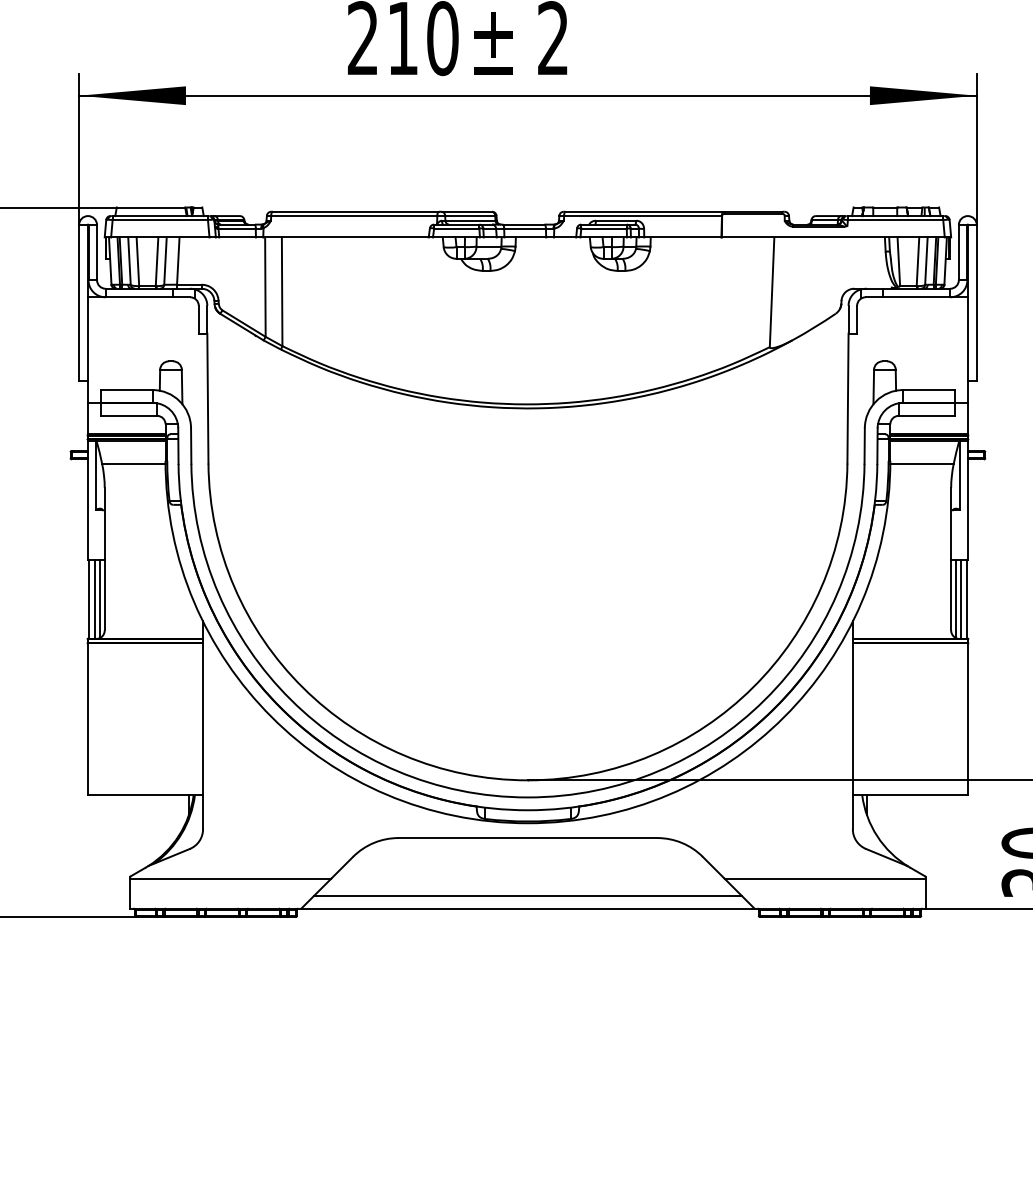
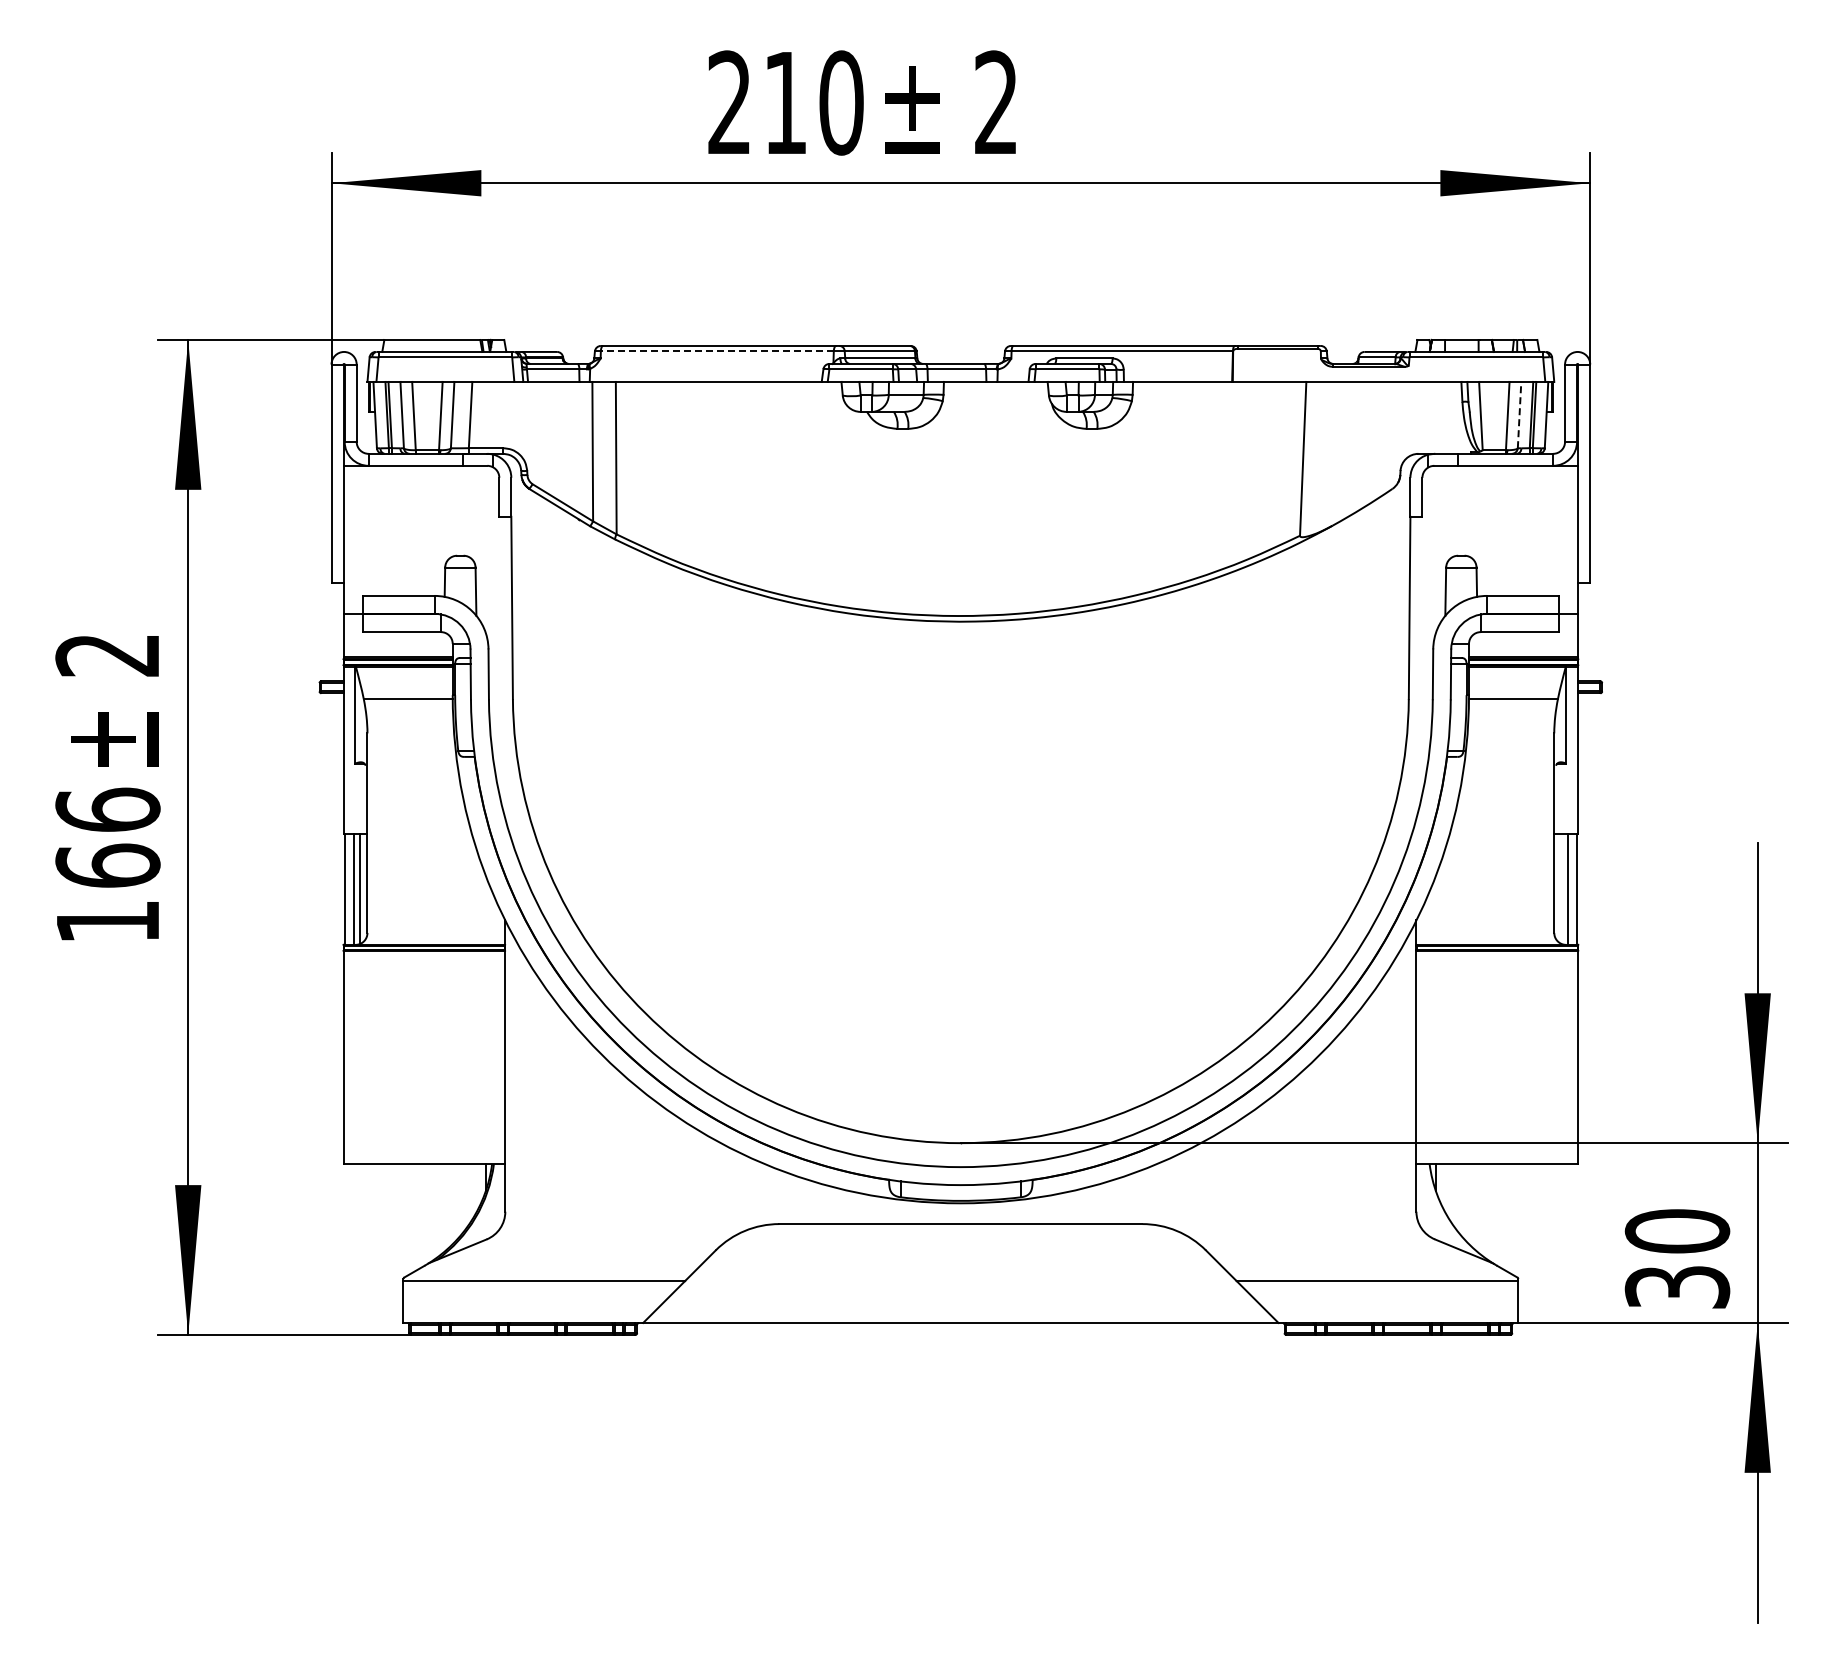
line: (353, 215) -> (716, 351), solid -> dashed
line: (926, 260) -> (1519, 414), solid -> dashed
line: (956, 598) -> (1561, 888), removed
line: (527, 895) -> (960, 1304), removed

